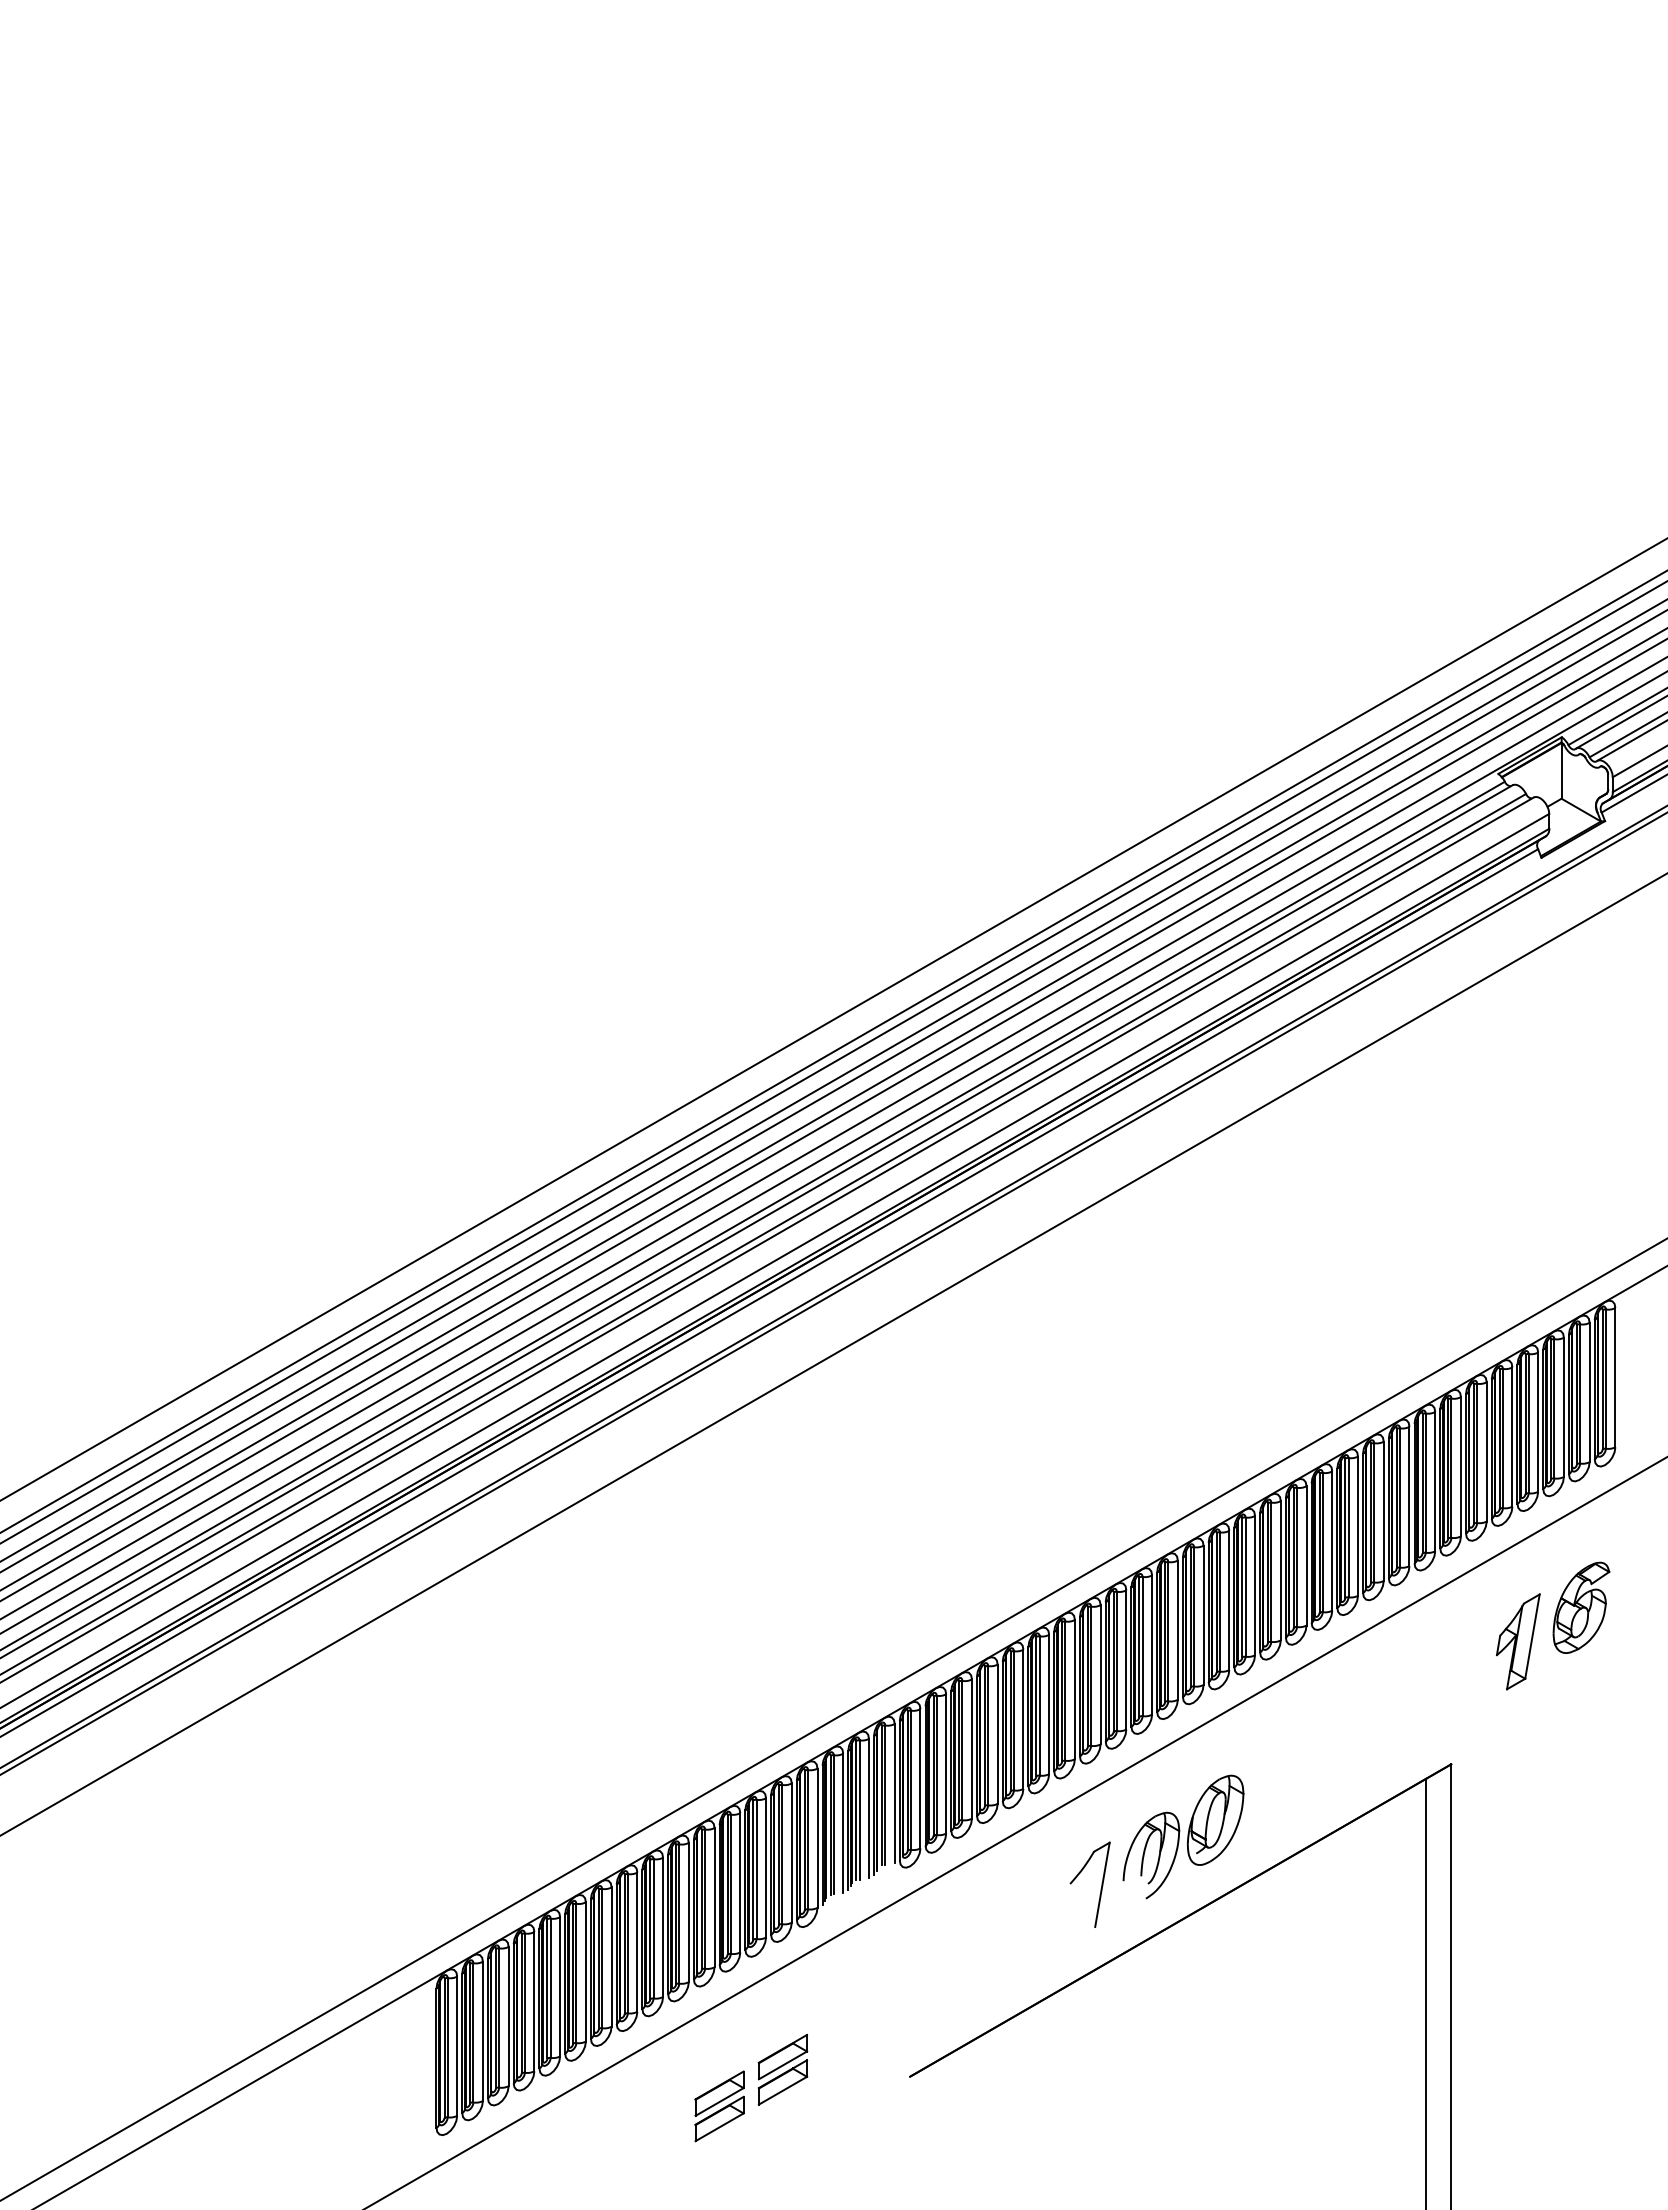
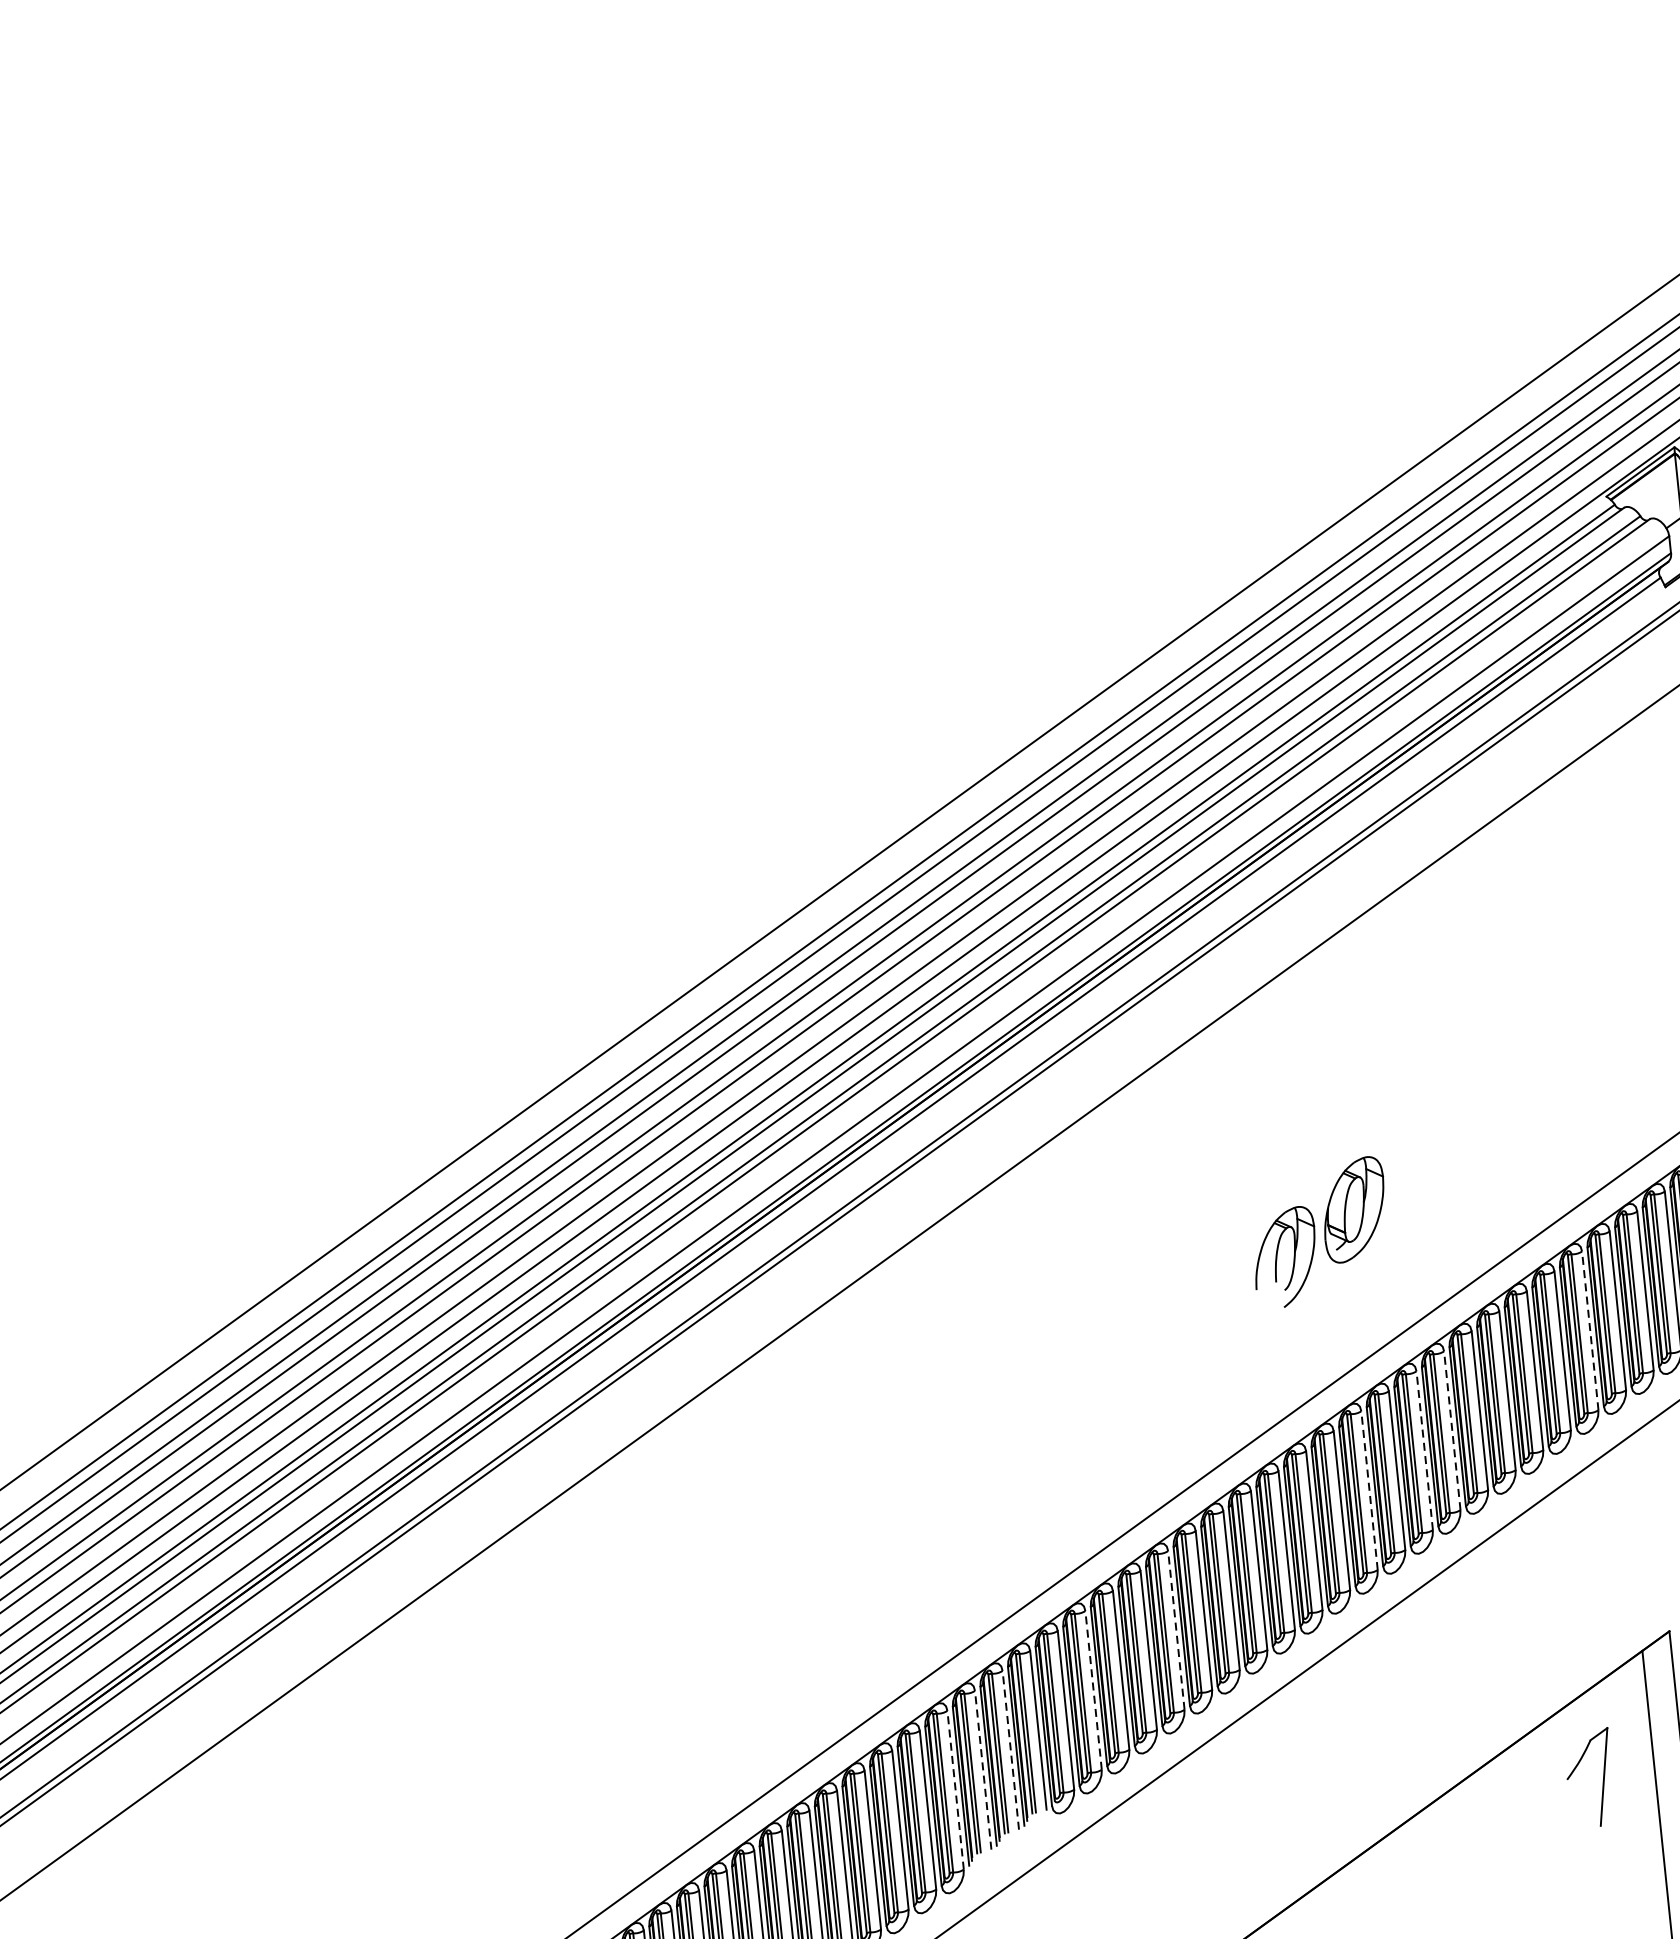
line: (1409, 1496) -> (1590, 1330), solid -> dashed
line: (1280, 1570) -> (1451, 1430), solid -> dashed
line: (1255, 1585) -> (1425, 1450), solid -> dashed
line: (1203, 1615) -> (1369, 1490), solid -> dashed
line: (1023, 1719) -> (1176, 1630), solid -> dashed
line: (946, 1763) -> (1093, 1689), solid -> dashed
line: (868, 1808) -> (1010, 1750), solid -> dashed
line: (843, 1823) -> (983, 1770), solid -> dashed
part: (1183, 1836) -> (1319, 1232), moved
line: (817, 1838) -> (955, 1790), solid -> dashed
part: (1100, 1888) -> (1602, 1781), moved

